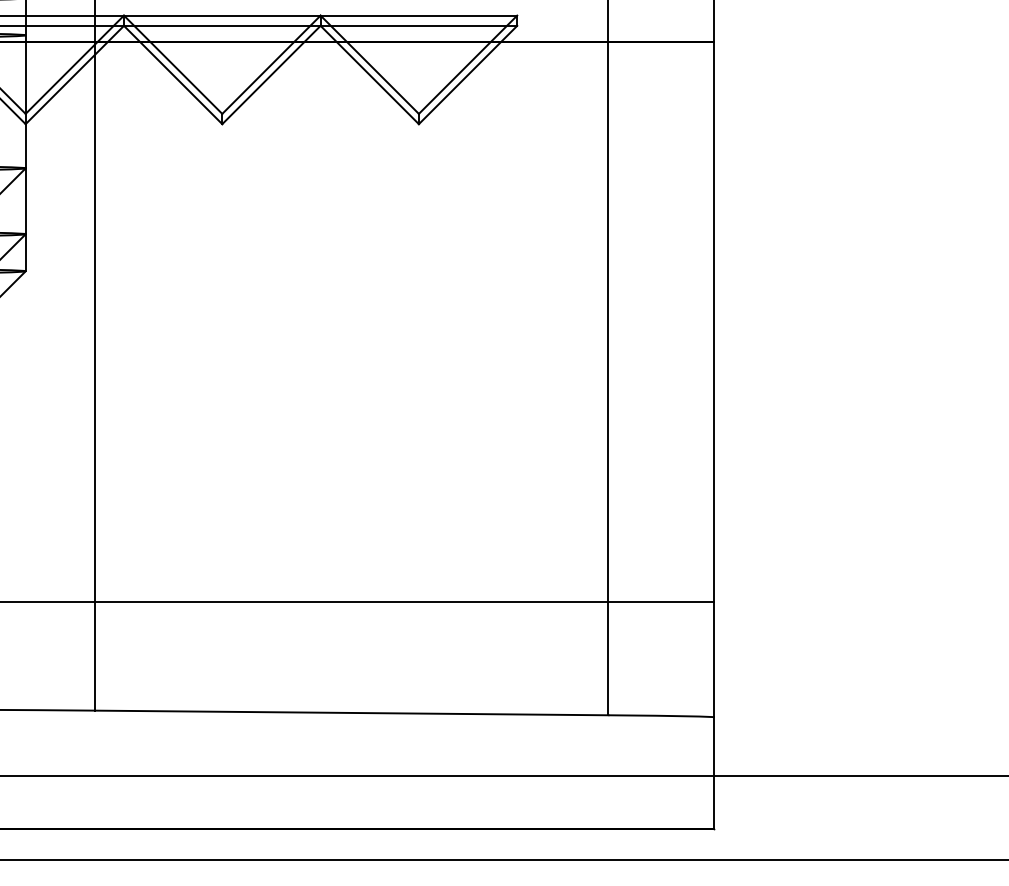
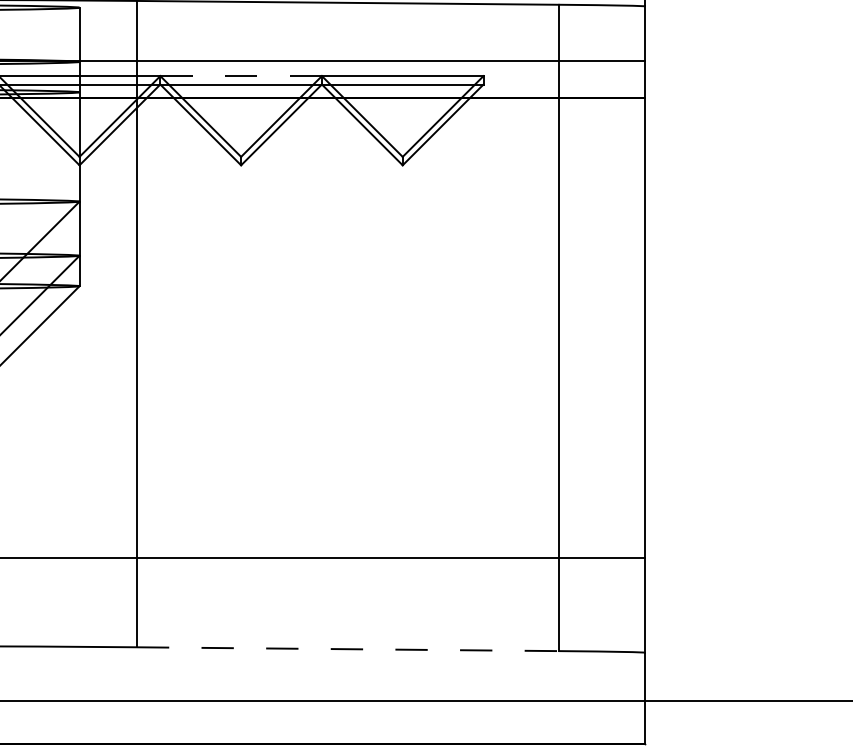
line: (222, 16) -> (241, 76), solid -> dashed
line: (351, 713) -> (347, 649), solid -> dashed

